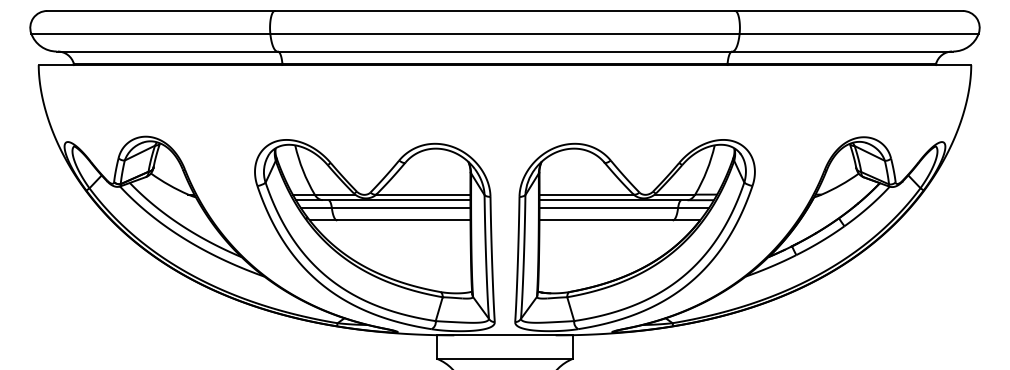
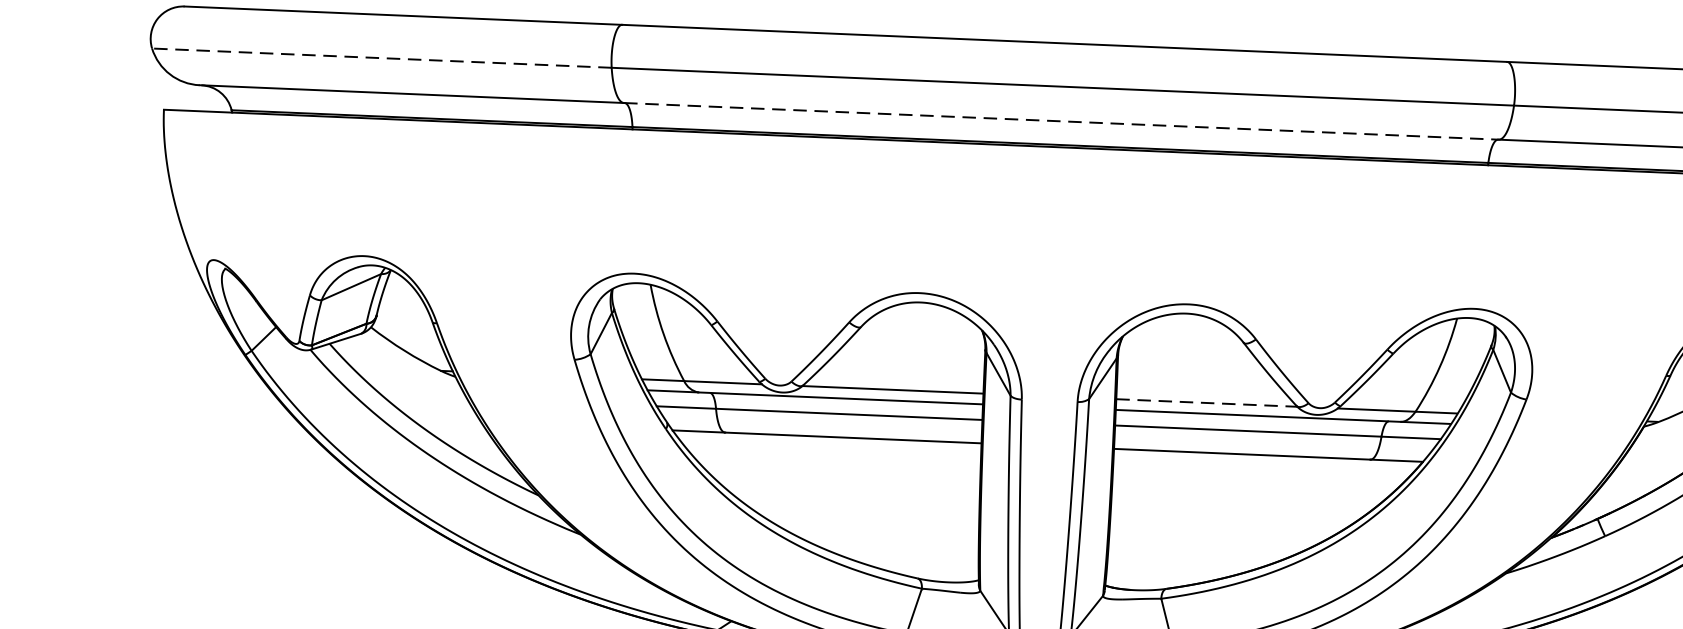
line: (150, 33) -> (381, 58), solid -> dashed
line: (505, 51) -> (1062, 121), solid -> dashed
line: (587, 194) -> (1208, 402), solid -> dashed

